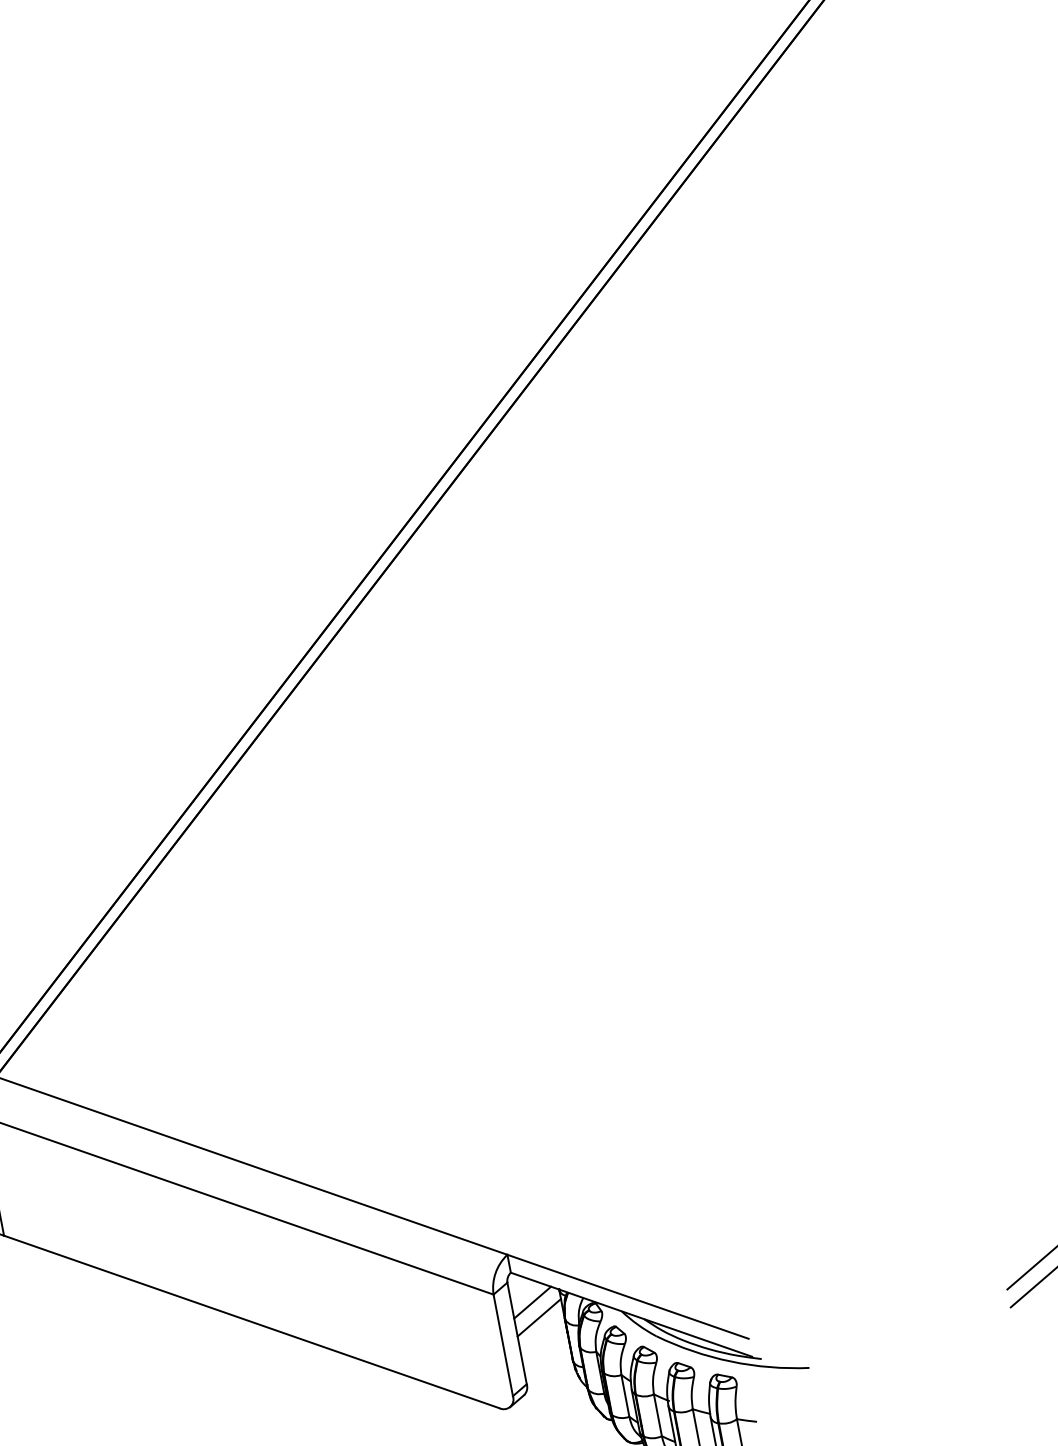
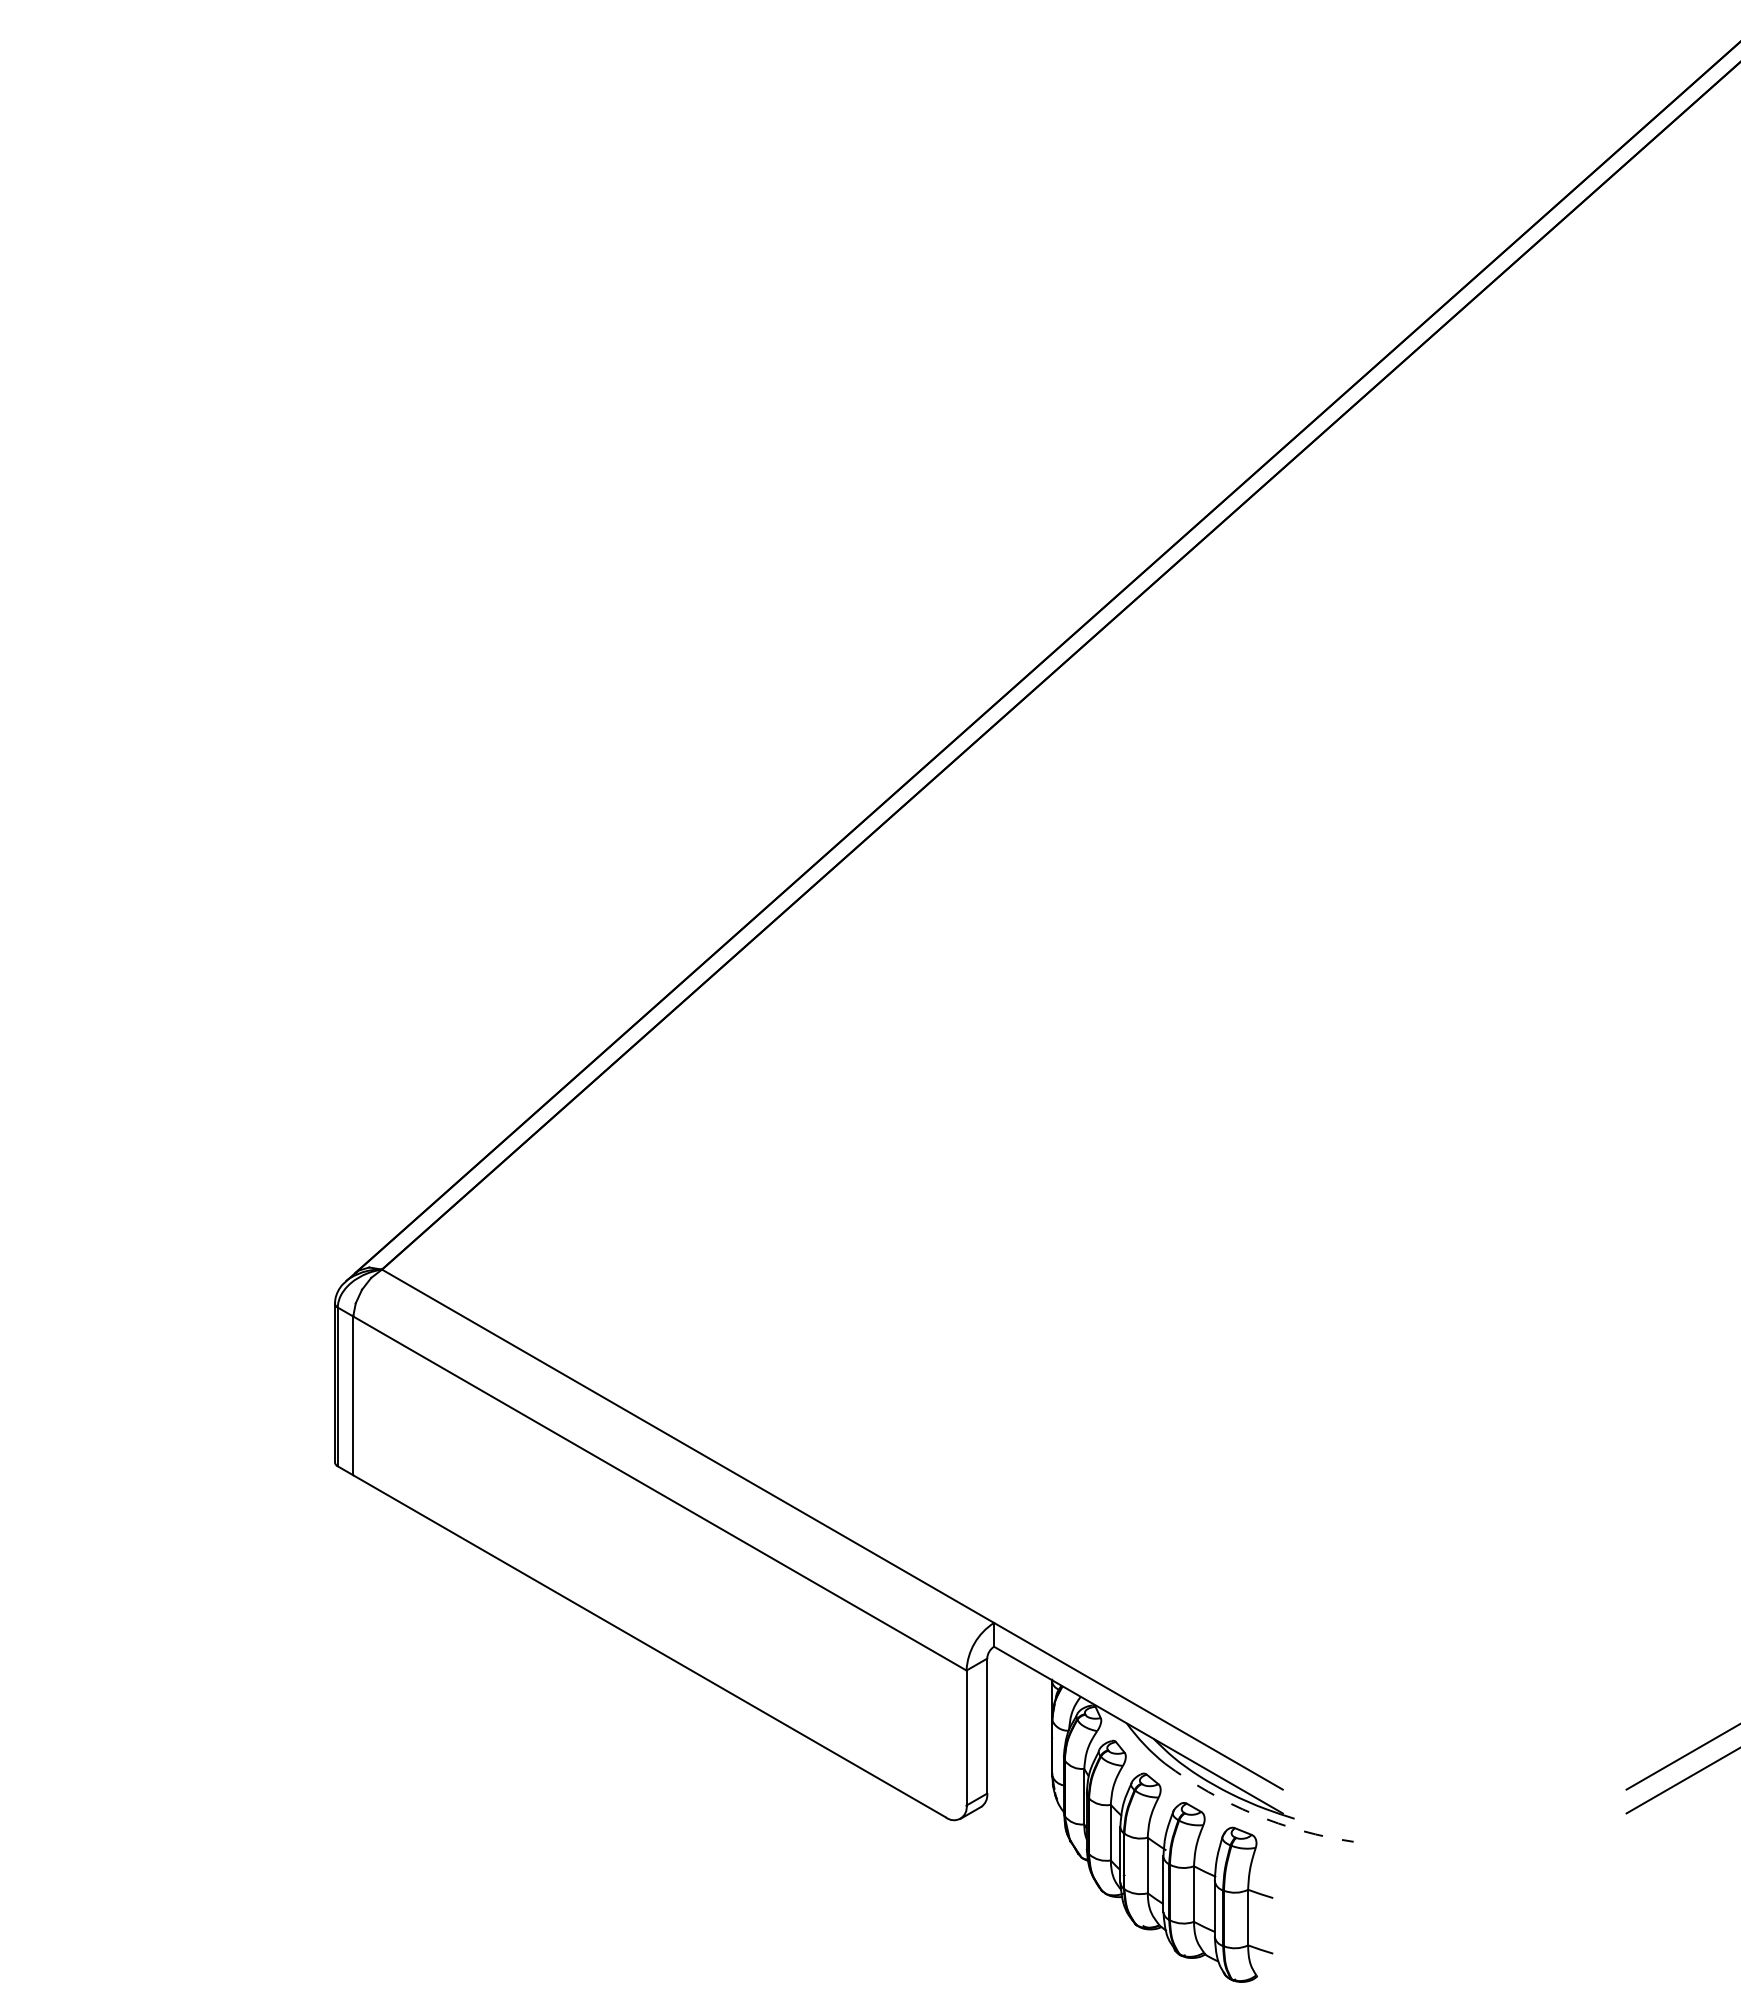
line: (532, 1302) -> (1014, 1690), removed
line: (539, 1317) -> (1019, 1711), removed
arc: (730, 1361) -> (1254, 1814), solid -> dashed

